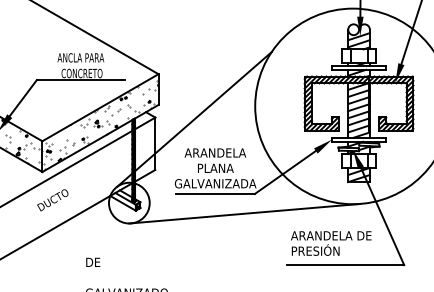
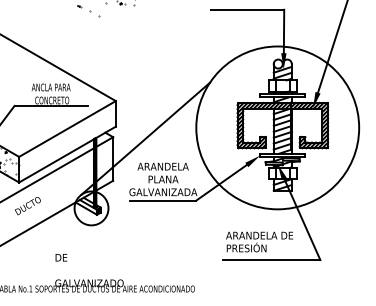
hatch: (100, 123) -> (67, 142), removed
line: (244, 214) -> (187, 217), removed

